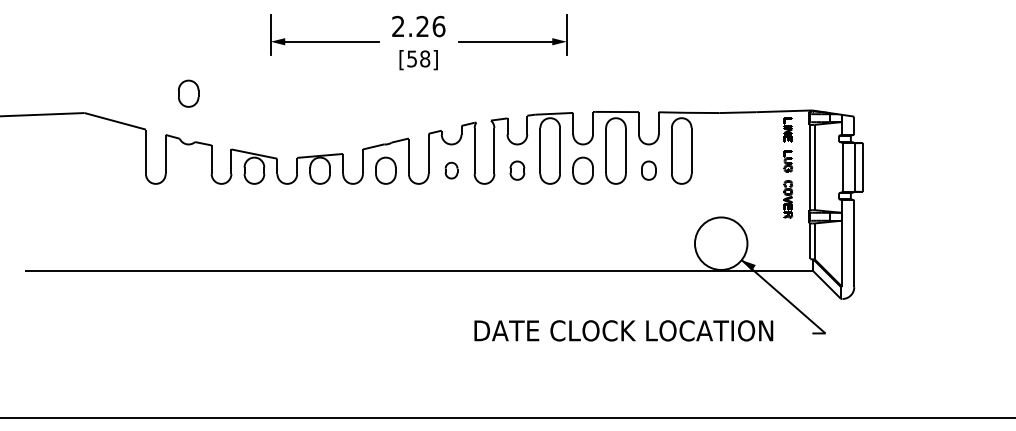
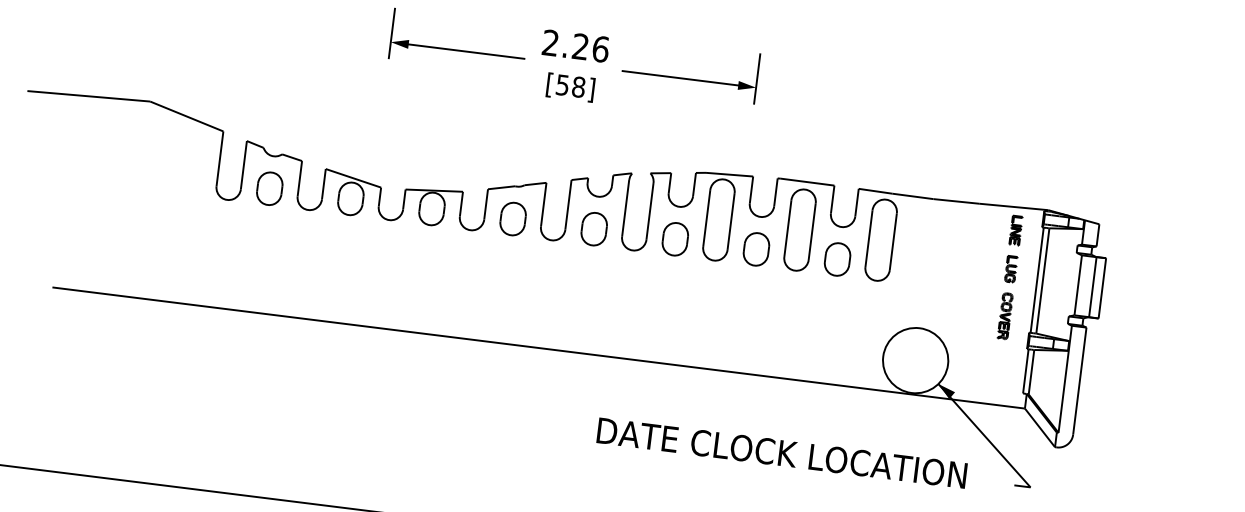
part: (188, 93) -> (269, 188), moved
part: (451, 170) -> (594, 228), size x1.67
part: (517, 170) -> (675, 238), size x1.43
part: (648, 170) -> (837, 259), size x1.43

